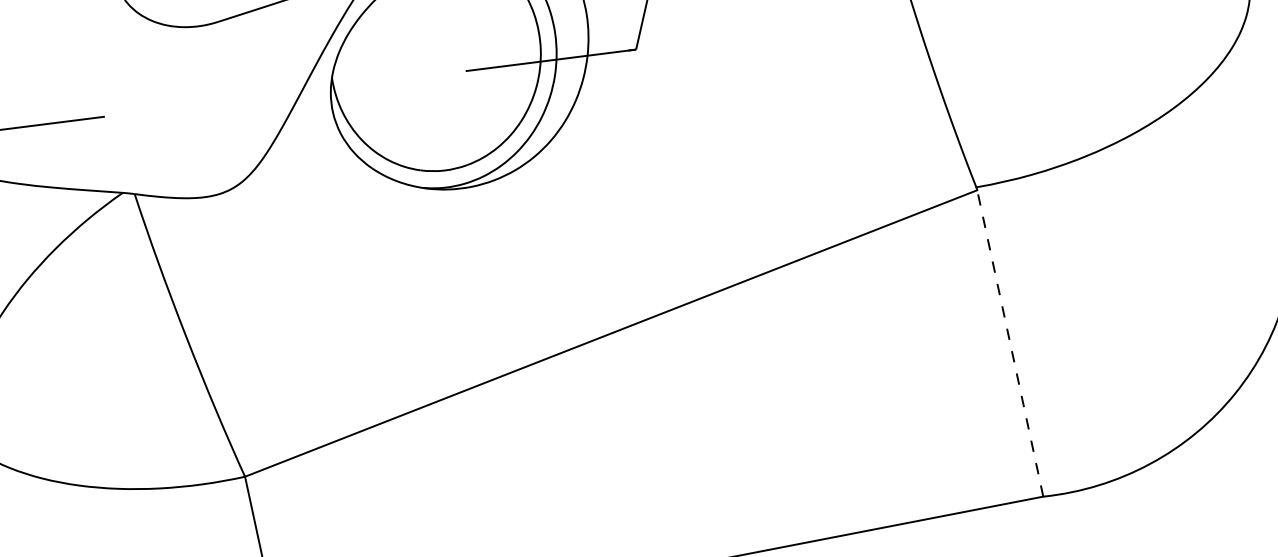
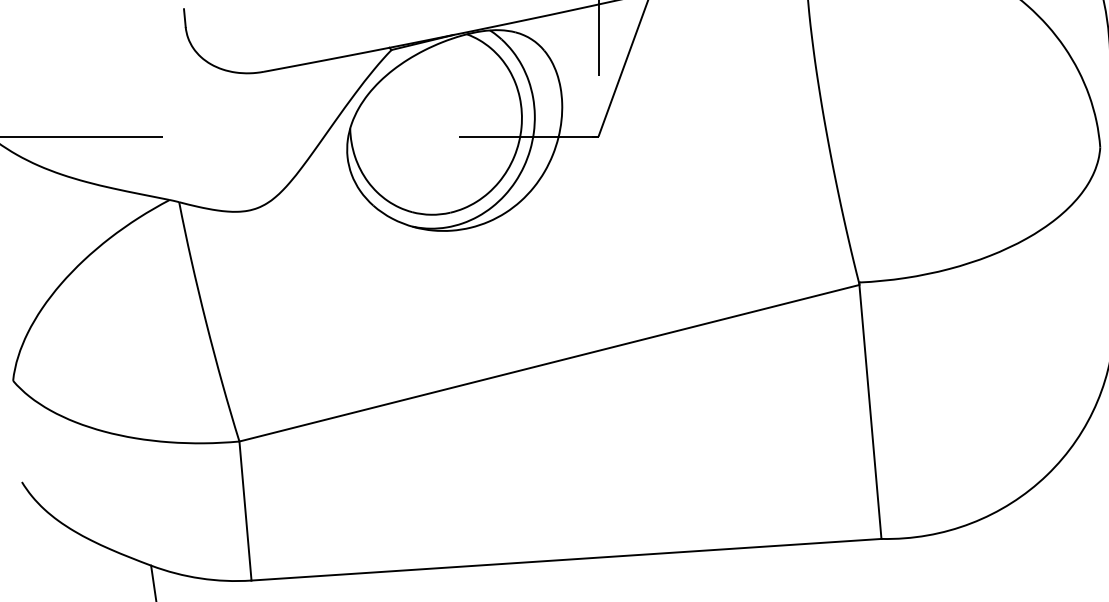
line: (1010, 342) -> (870, 411), dashed -> solid

